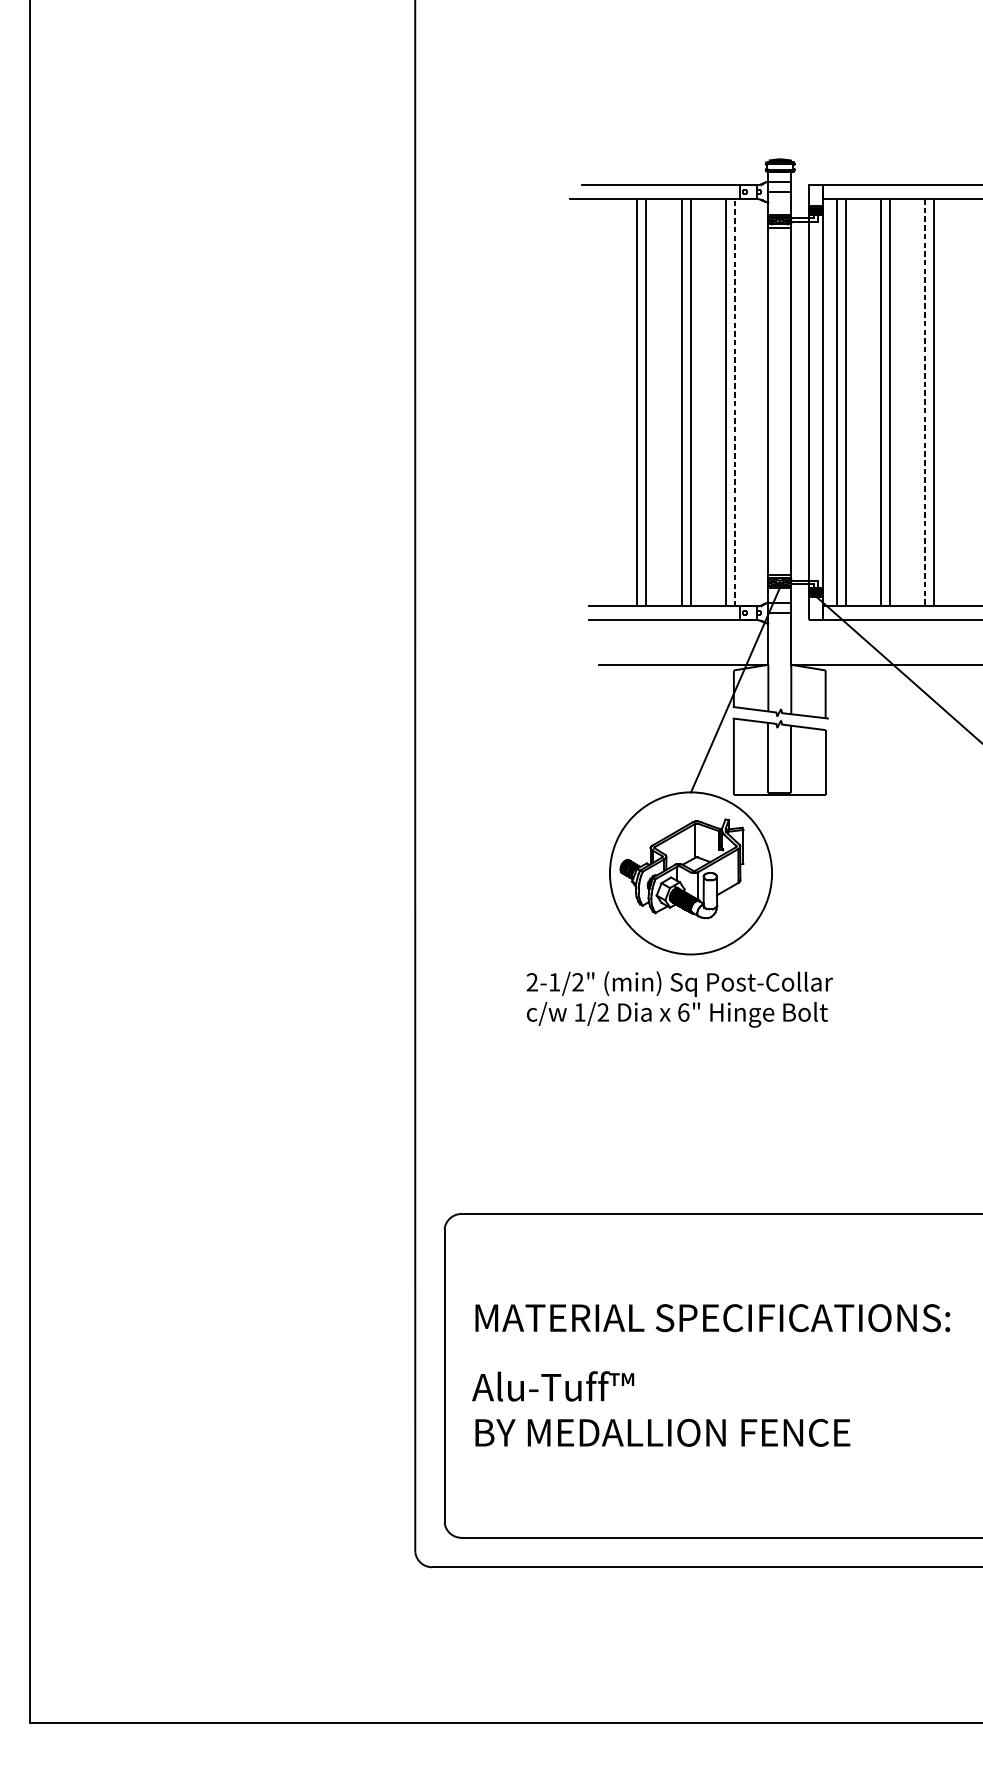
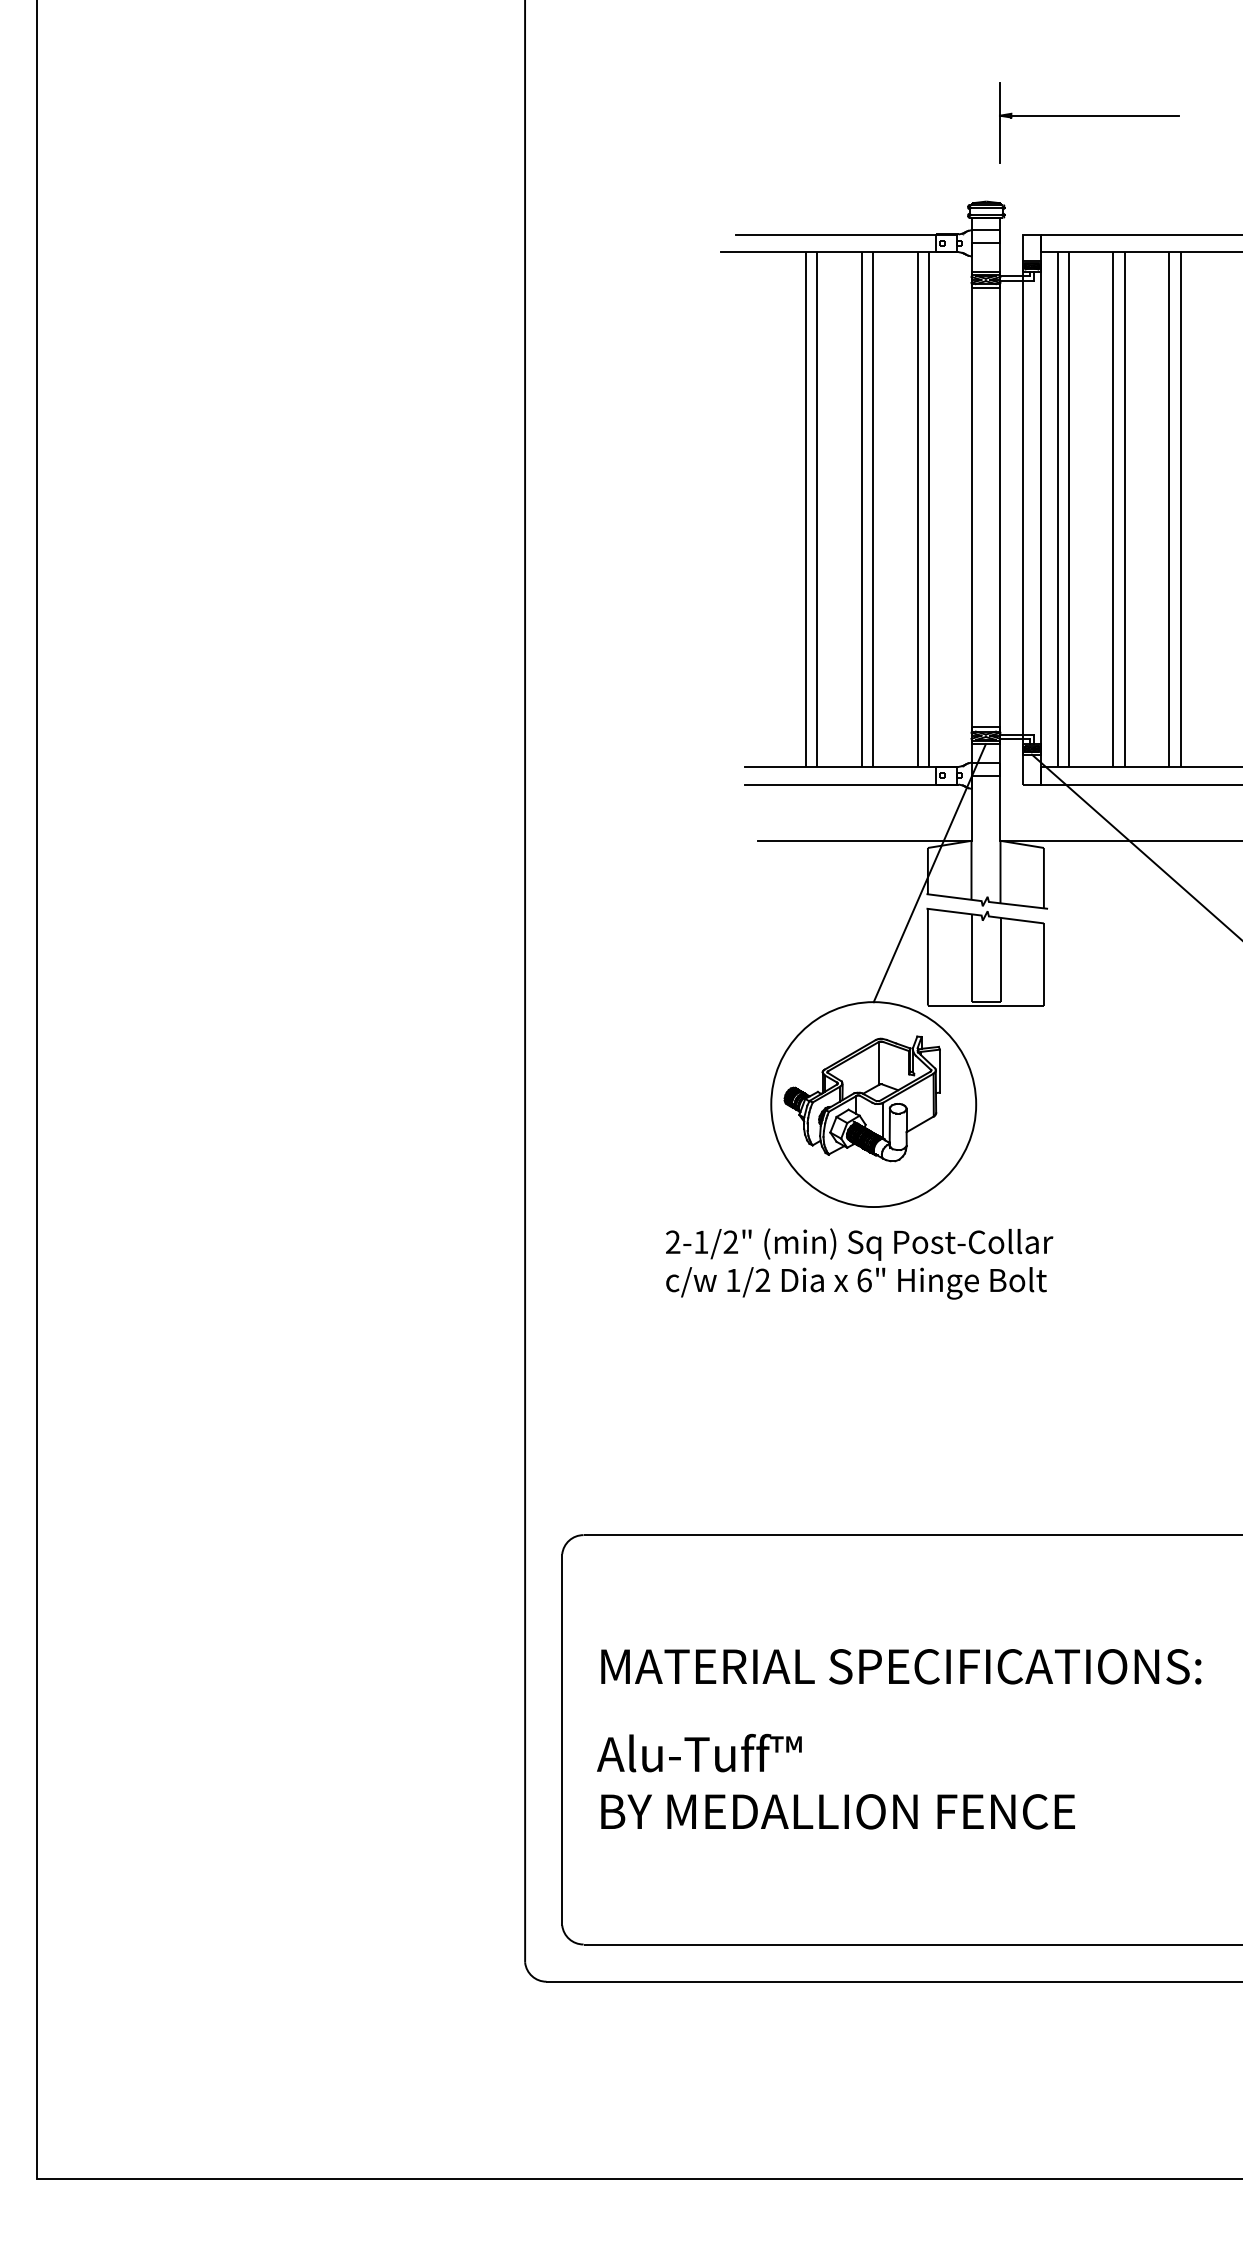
part: (861, 96) -> (1089, 122), added
line: (735, 402) -> (929, 509), dashed -> solid
line: (924, 402) -> (1169, 509), dashed -> solid

